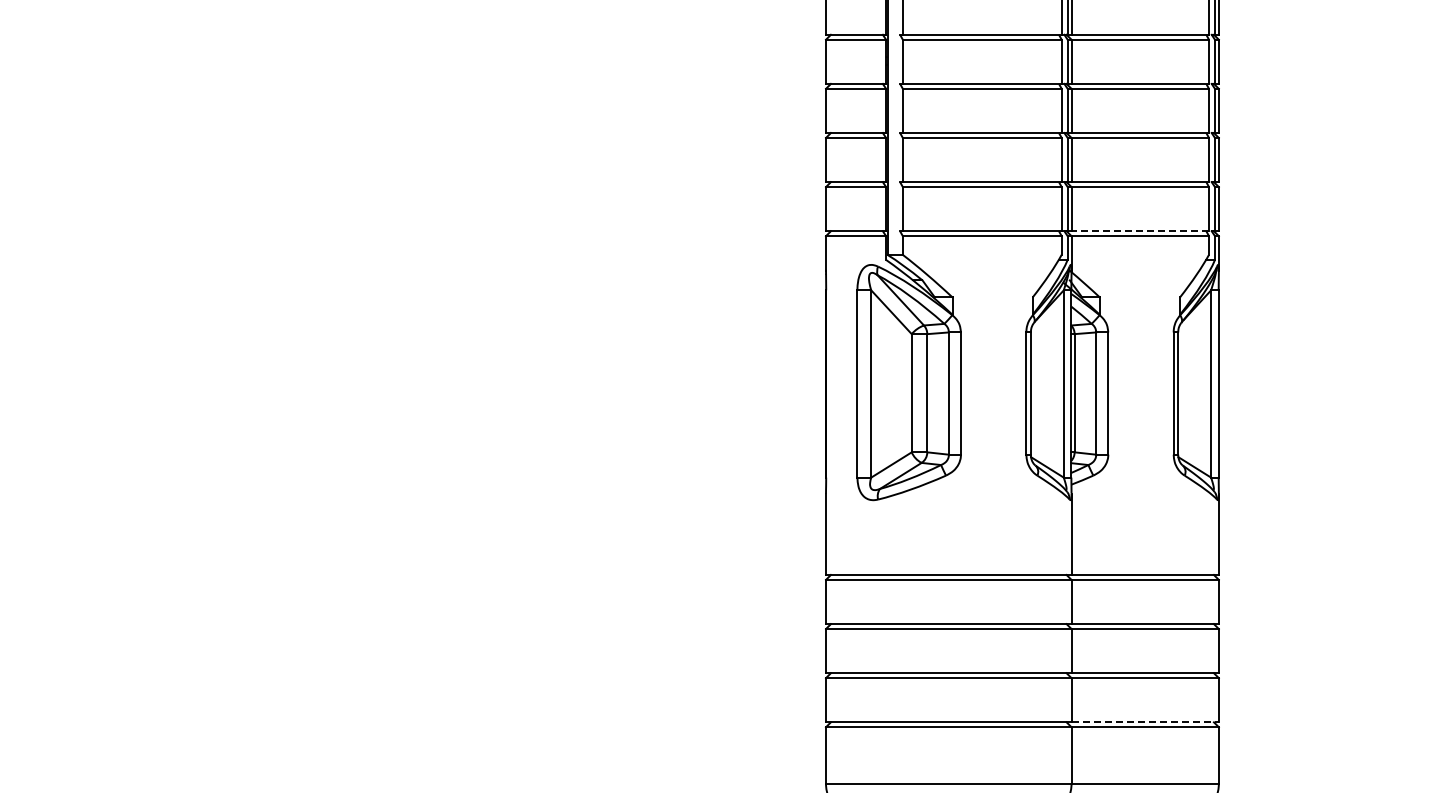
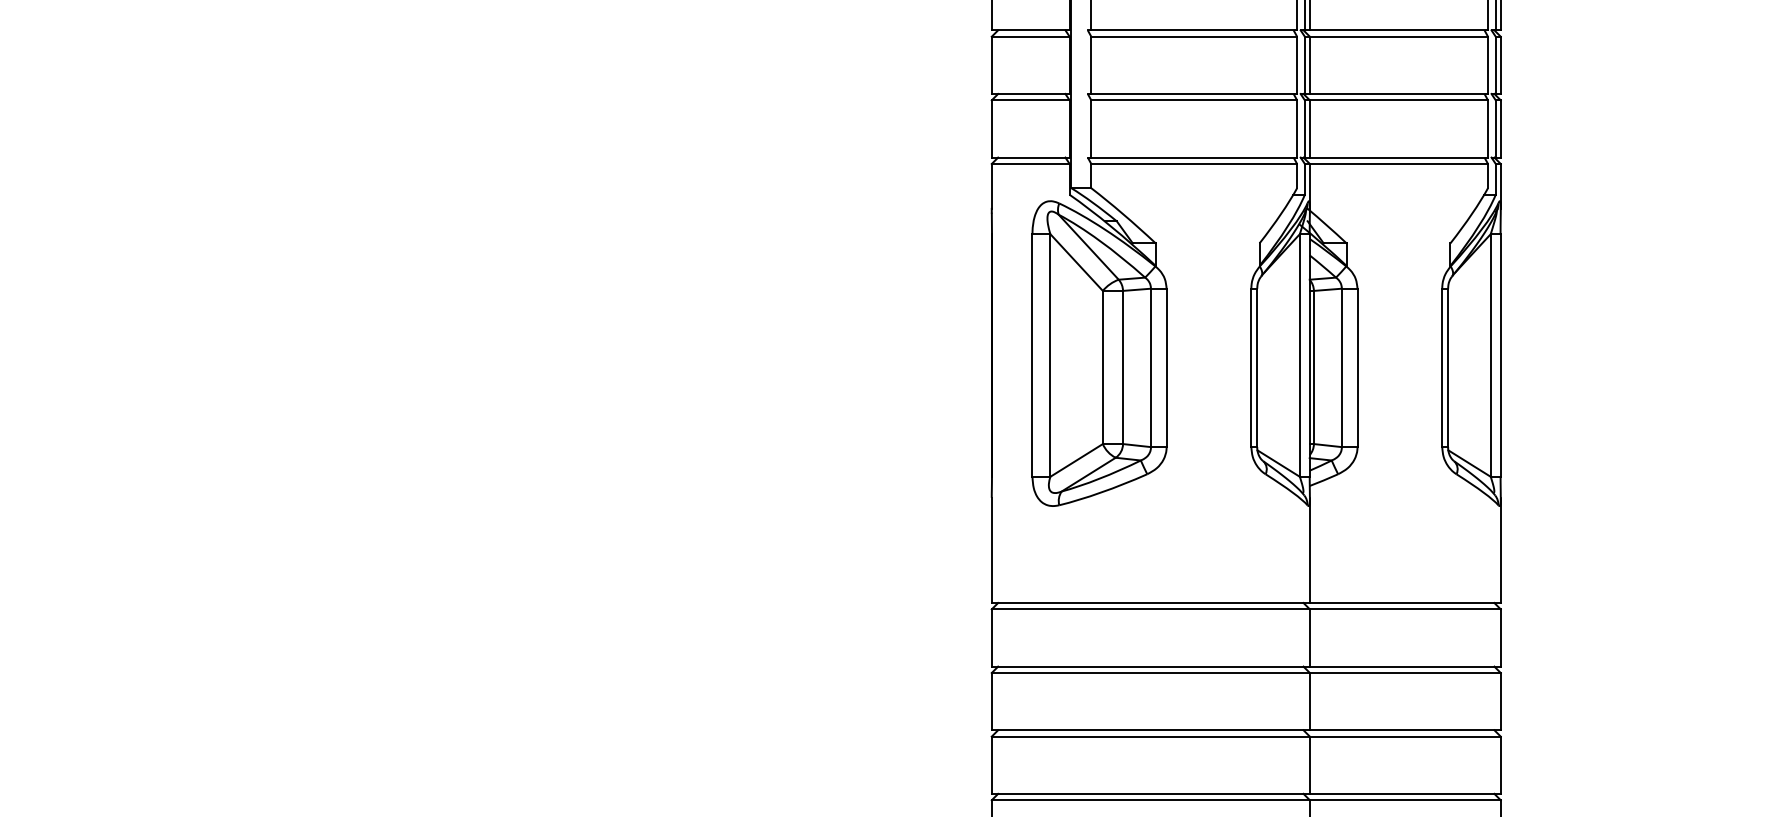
line: (1140, 231) -> (1399, 157), dashed -> solid
line: (1145, 722) -> (1405, 794), dashed -> solid

